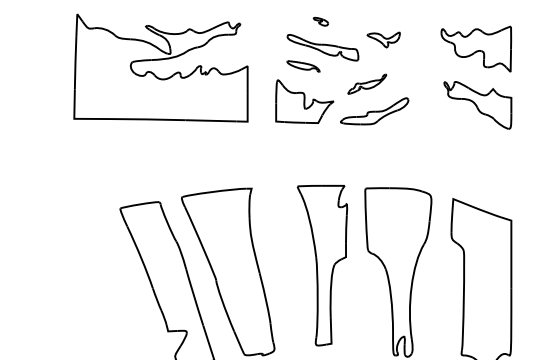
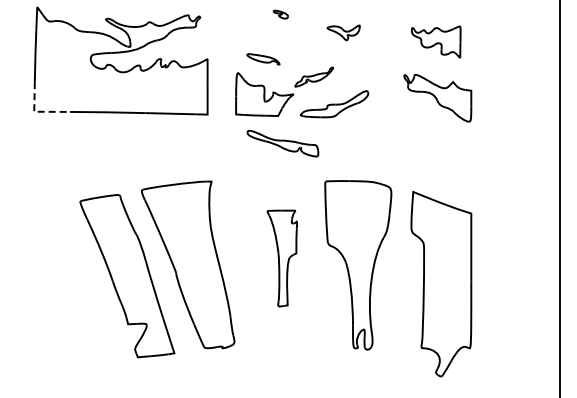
part: (322, 47) -> (282, 143), moved
part: (475, 48) -> (435, 41), size x0.7
part: (366, 83) -> (313, 76), moved
line: (77, 118) -> (37, 111), solid -> dashed
part: (321, 265) -> (281, 258), size x0.6

